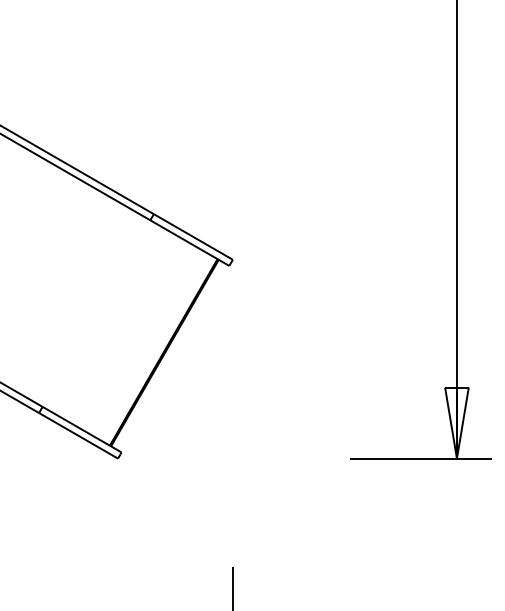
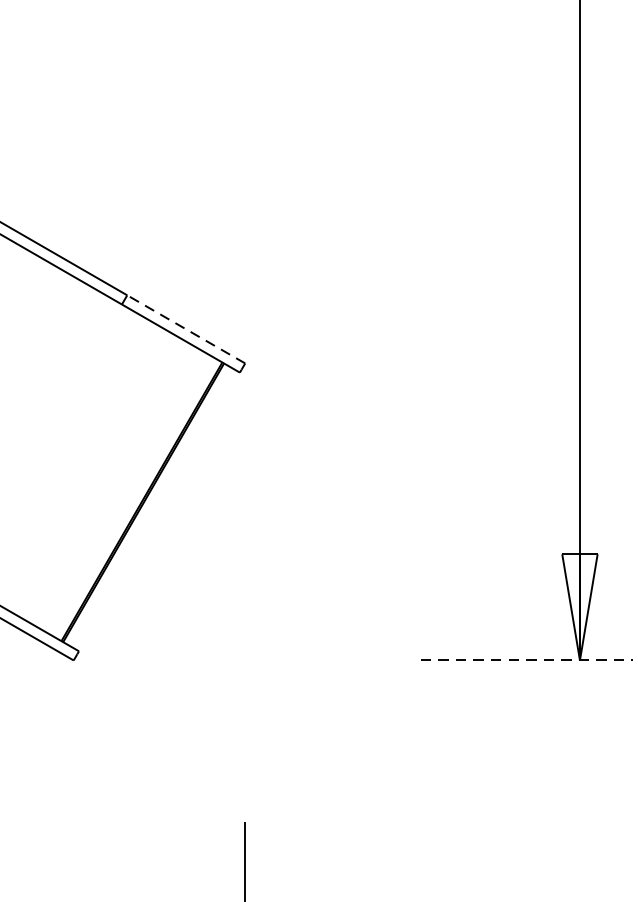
line: (193, 236) -> (186, 328), solid -> dashed
line: (421, 458) -> (526, 660), solid -> dashed

